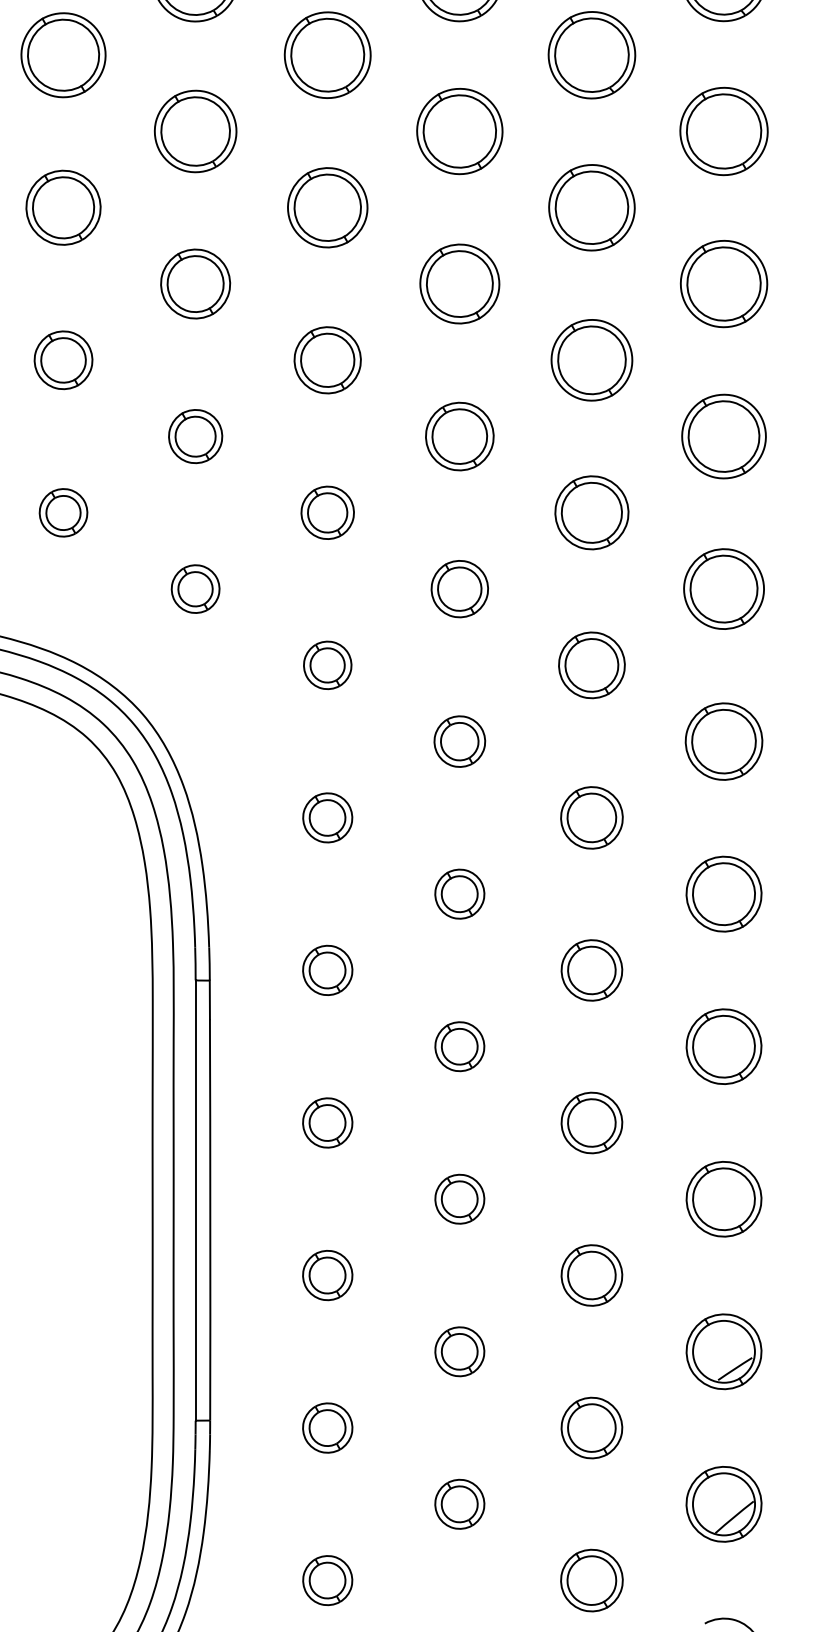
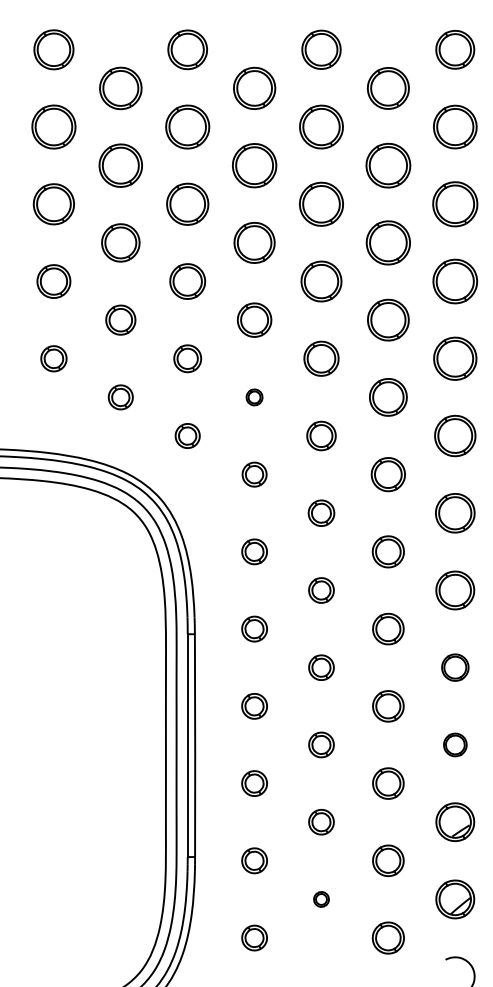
part: (327, 513) -> (254, 397), size x0.6
part: (724, 1046) -> (455, 667), size x0.7
part: (724, 1198) -> (455, 744), size x0.6
part: (459, 1504) -> (321, 899), size x0.6

